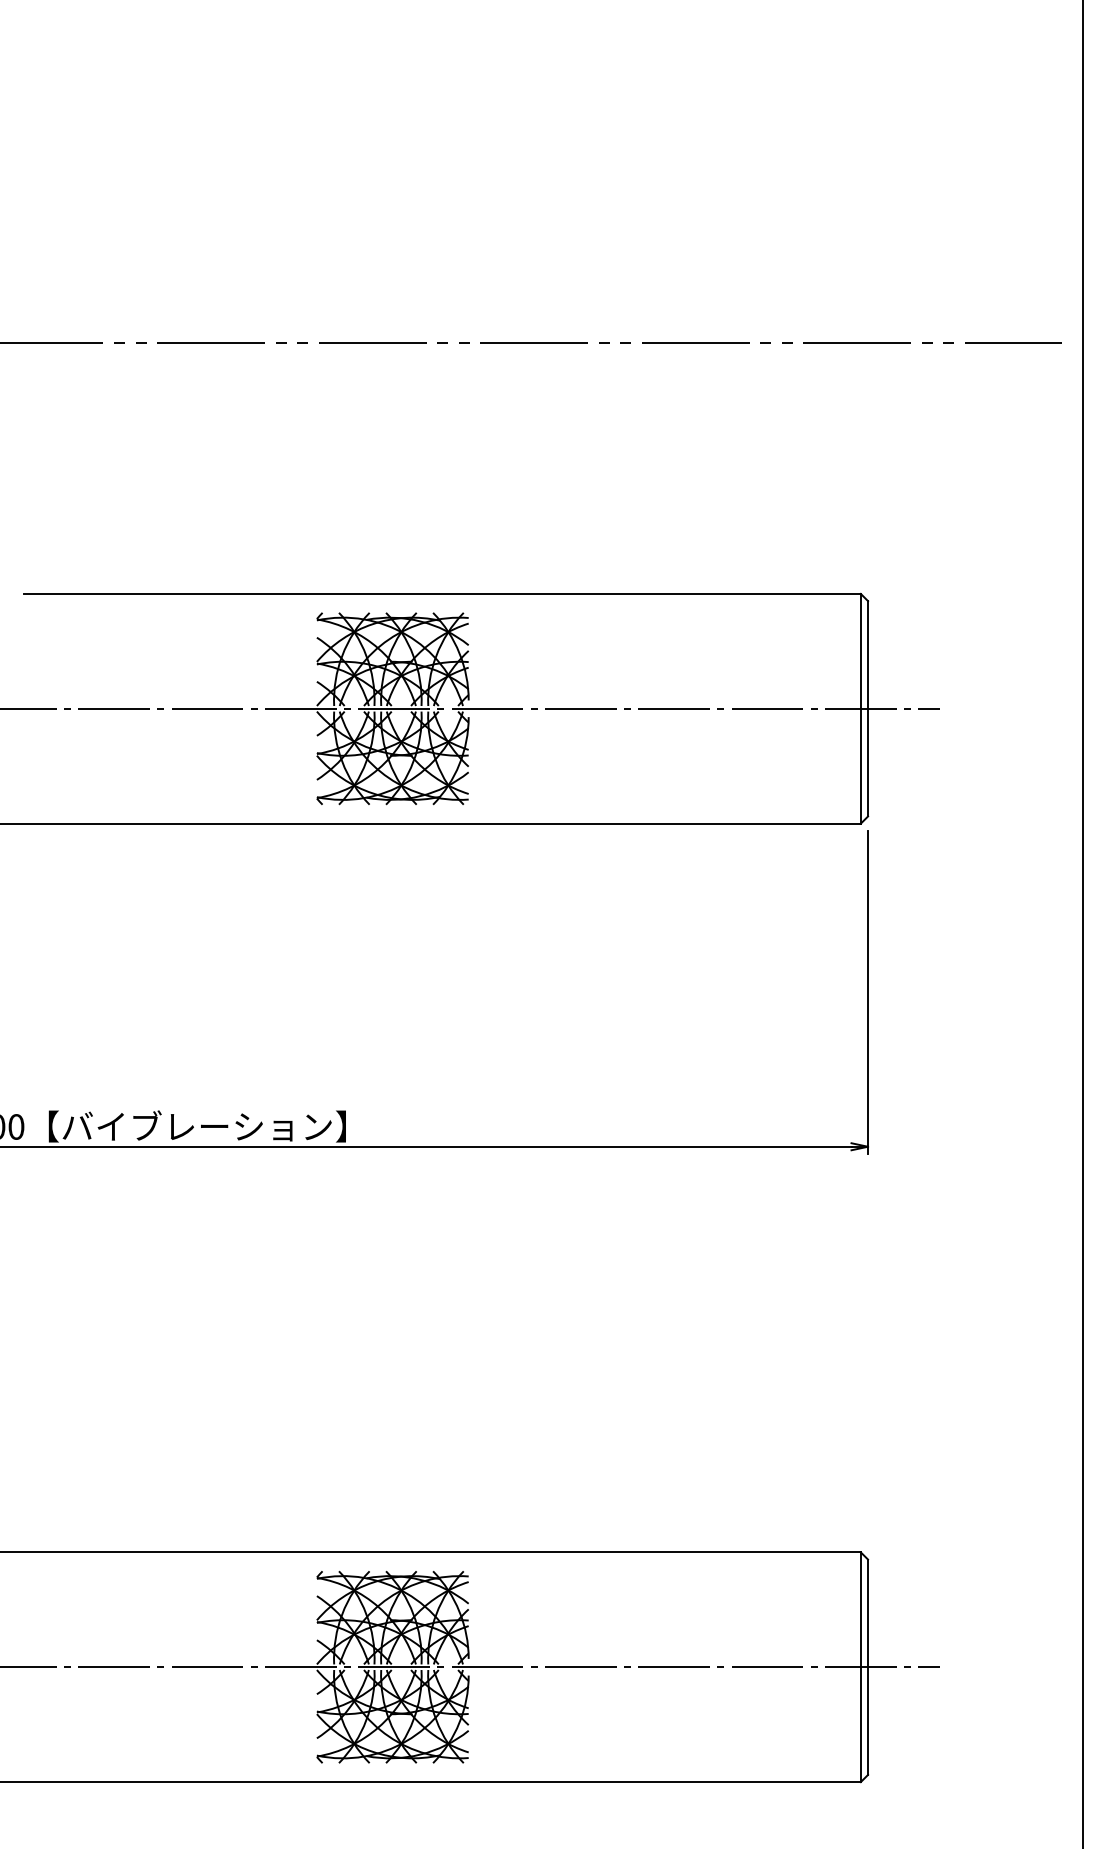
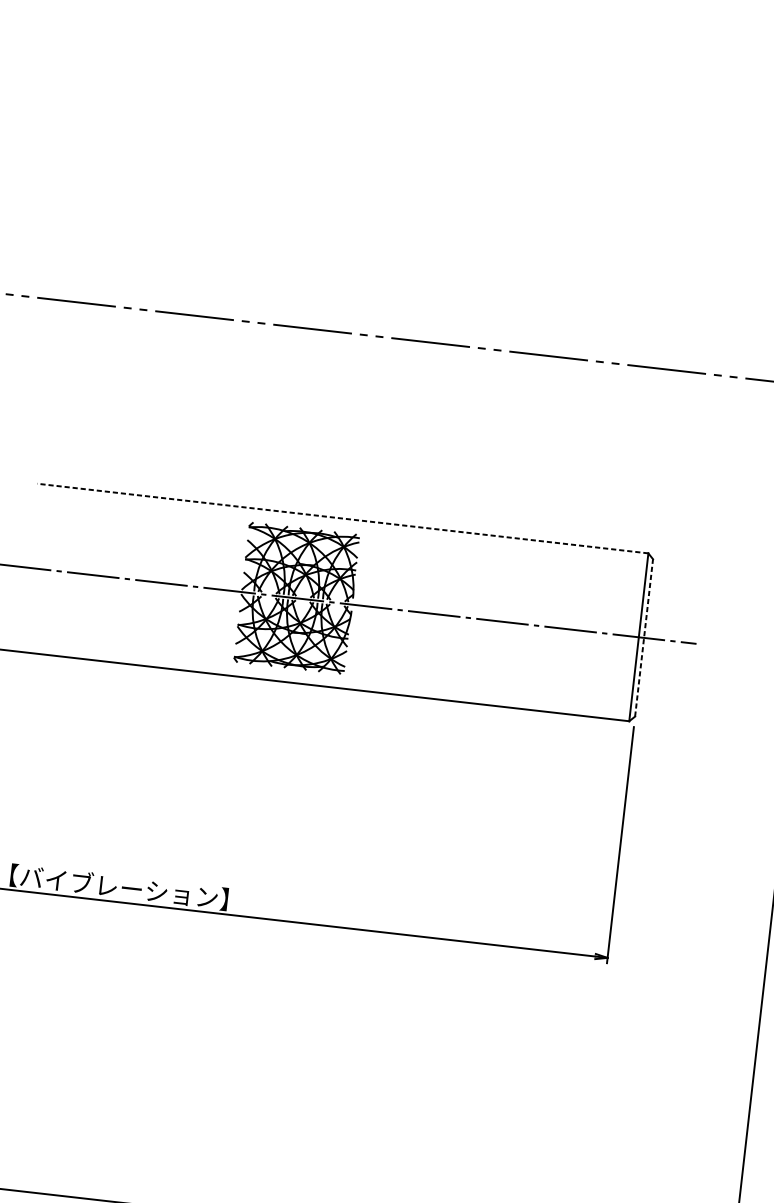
line: (442, 593) -> (342, 518), solid -> dashed
line: (868, 708) -> (644, 637), solid -> dashed

